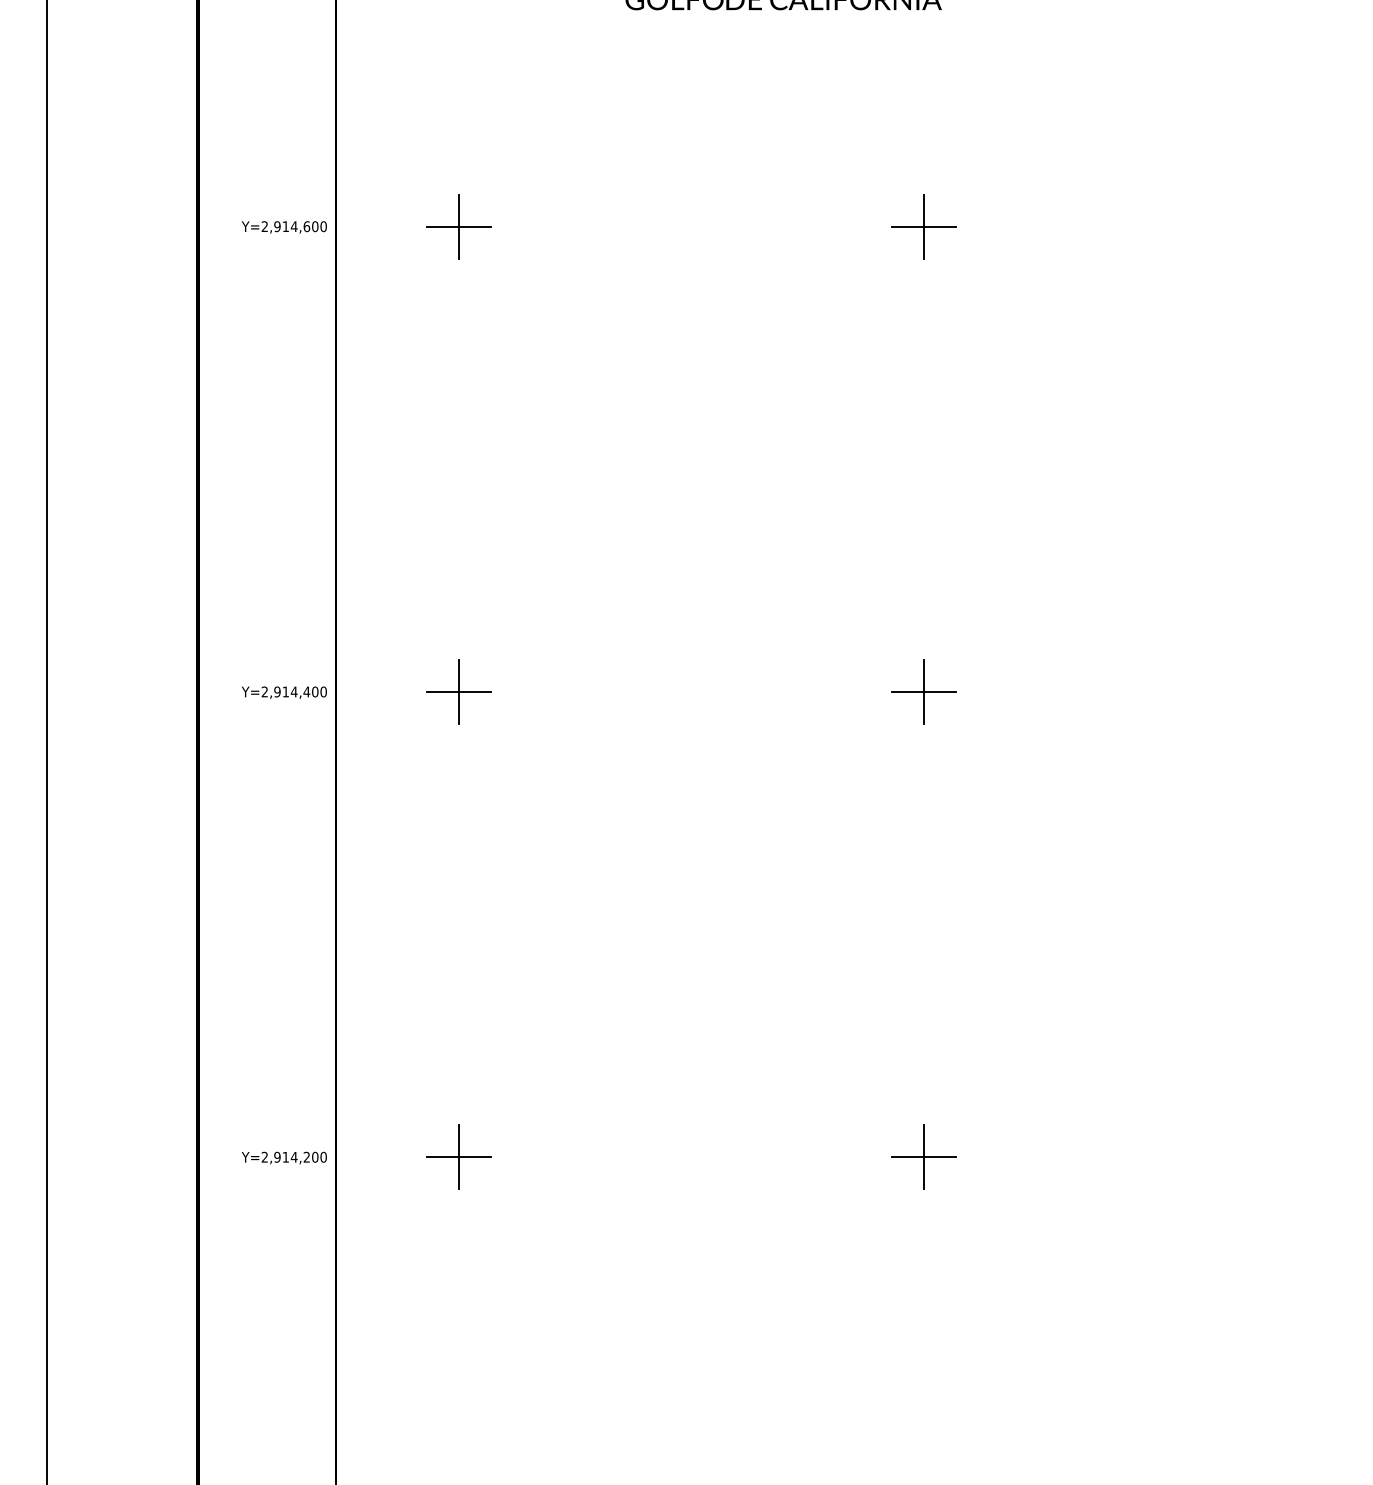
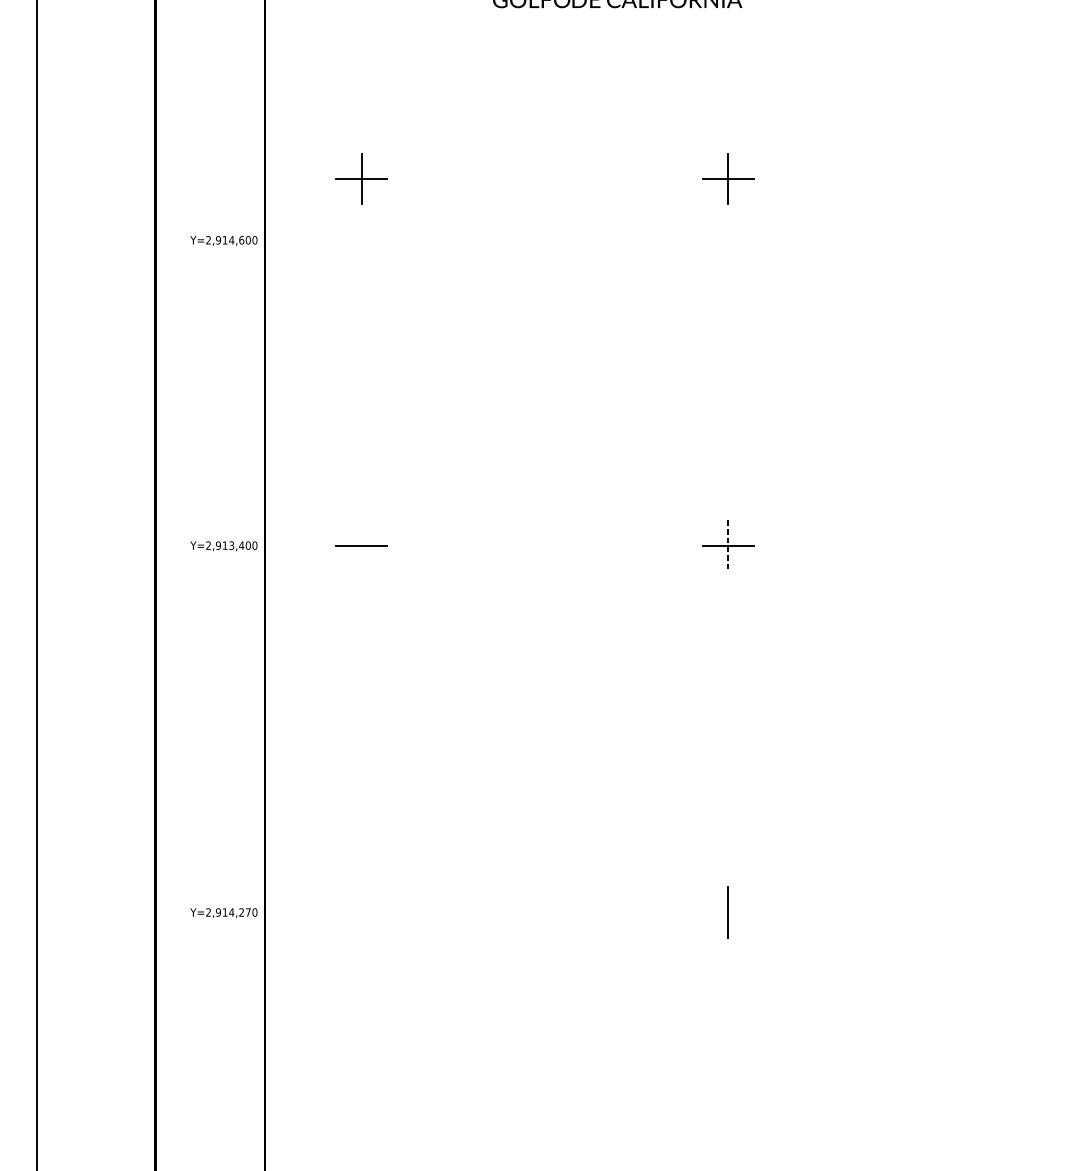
text: (283, 227) -> (223, 240), moved
text: (293, 691) -> (231, 545), Y=2,914,400 -> Y=2,913,400
line: (458, 691) -> (361, 545), removed
line: (924, 692) -> (728, 546), solid -> dashed
text: (315, 1156) -> (248, 911), Y=2,914,200 -> Y=2,914,270
part: (458, 1156) -> (361, 911), removed
line: (924, 1157) -> (728, 912), removed

